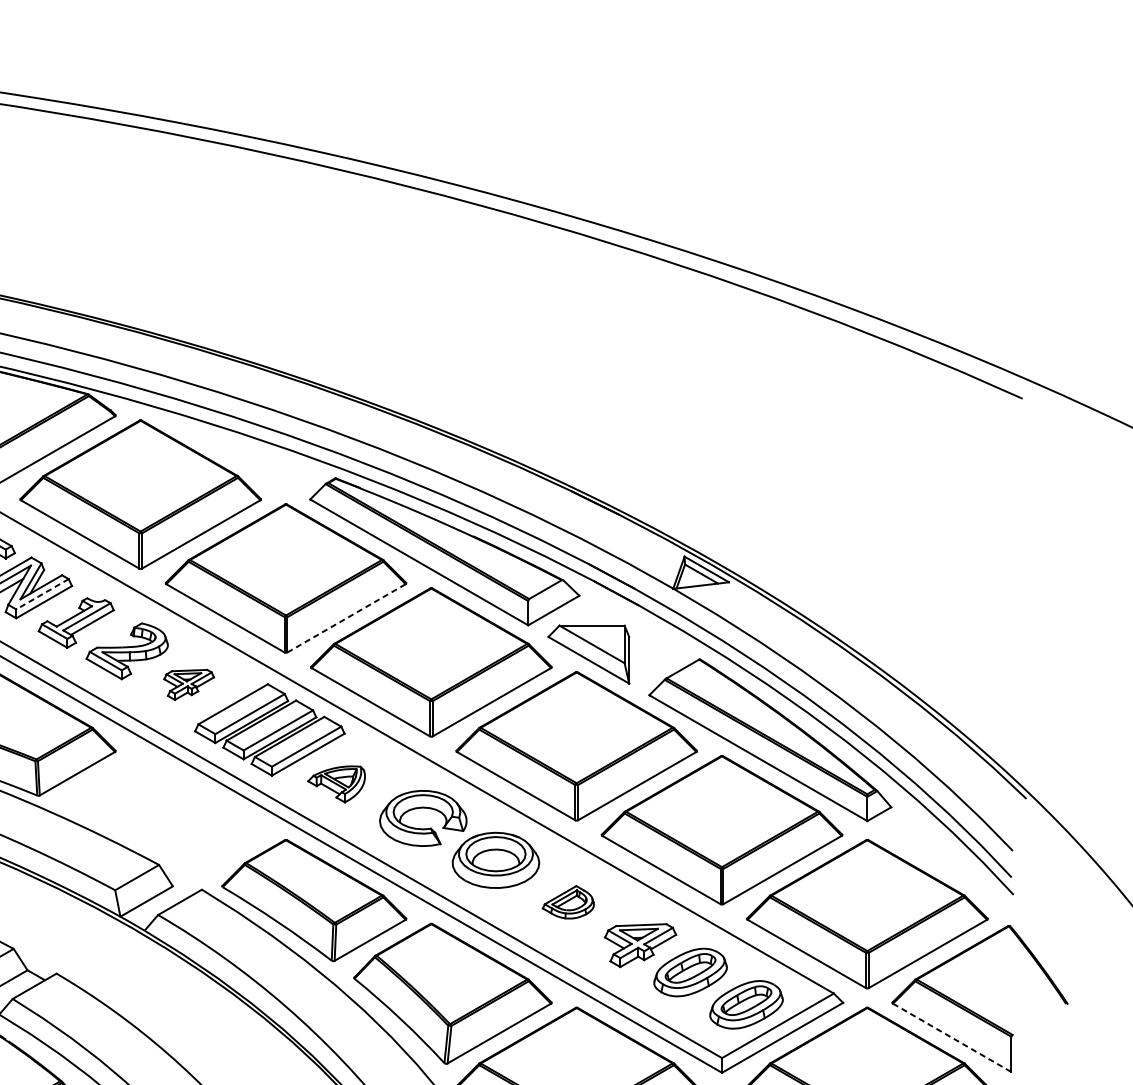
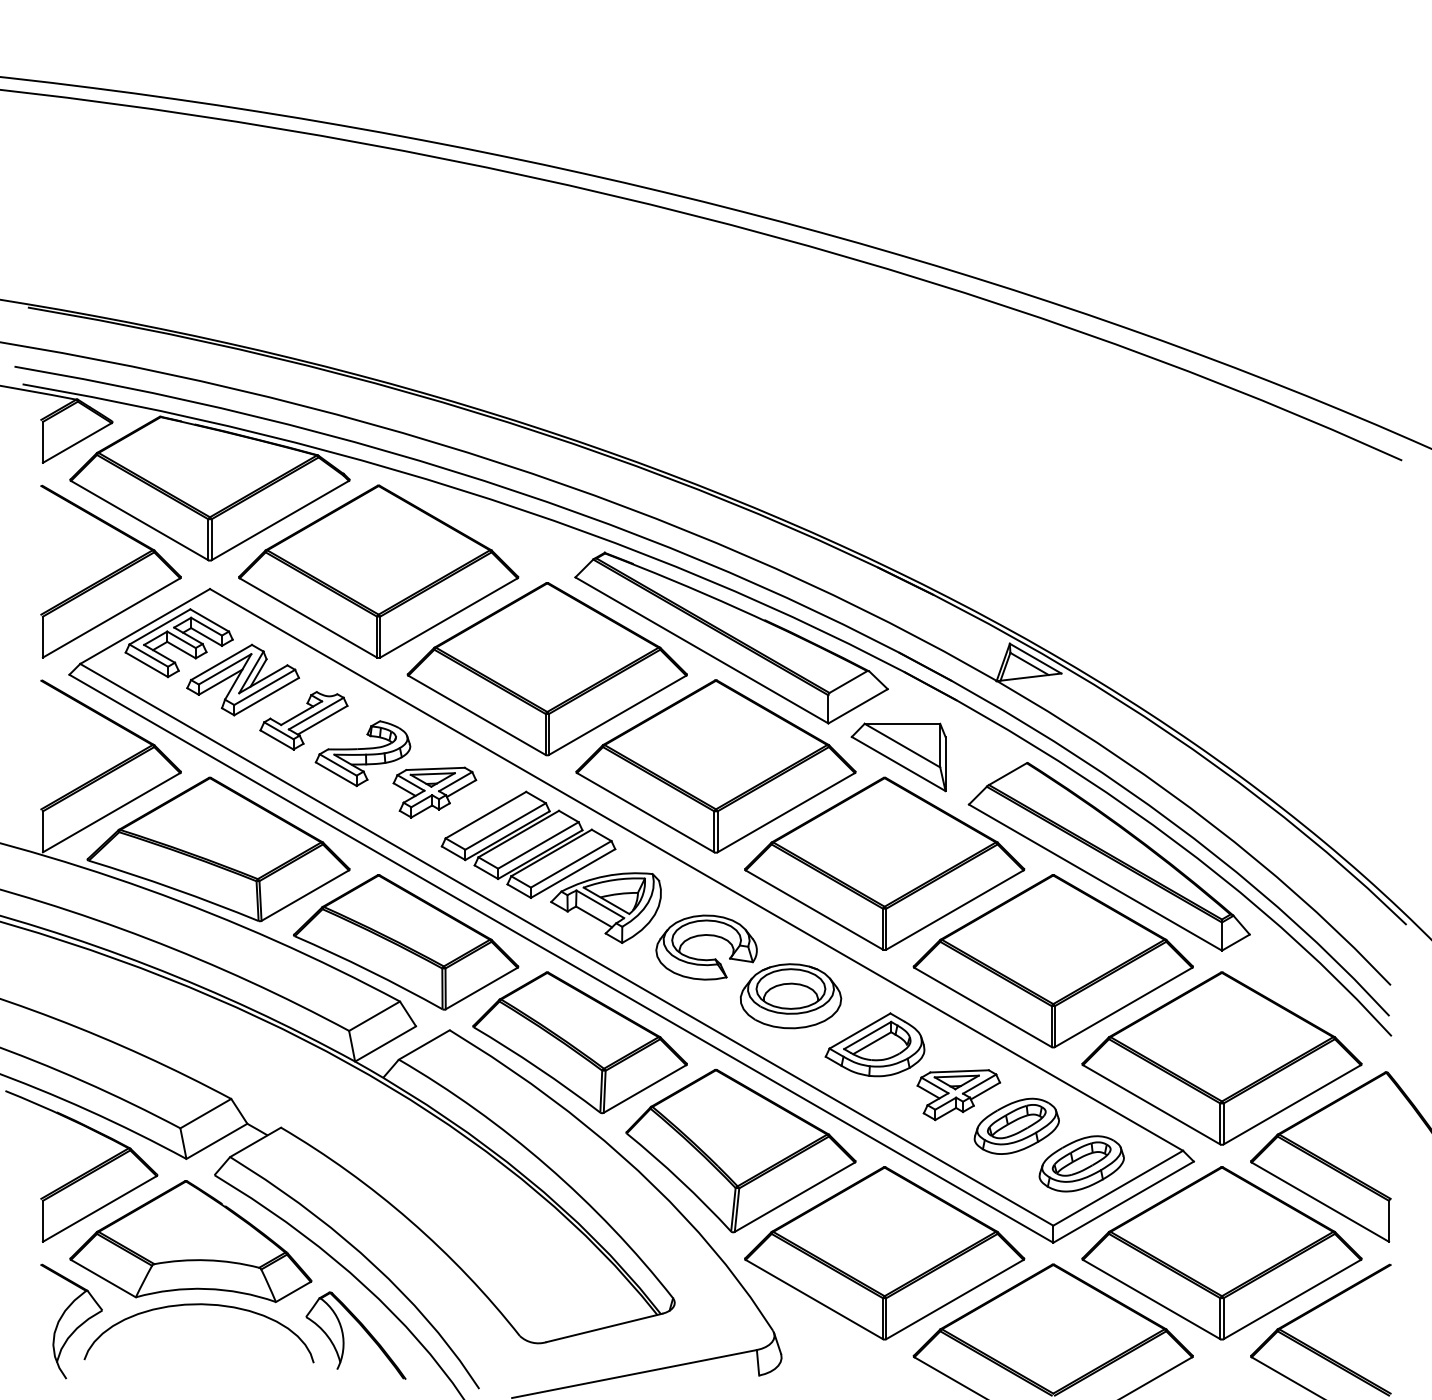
line: (42, 594) -> (264, 687), dashed -> solid
line: (347, 618) -> (618, 715), dashed -> solid
part: (188, 684) -> (434, 792), size x1.43
part: (336, 783) -> (605, 907), size x1.67
part: (164, 814) -> (406, 942), added
part: (567, 901) -> (874, 1044), size x1.67
line: (952, 1038) -> (1320, 1202), dashed -> solid

